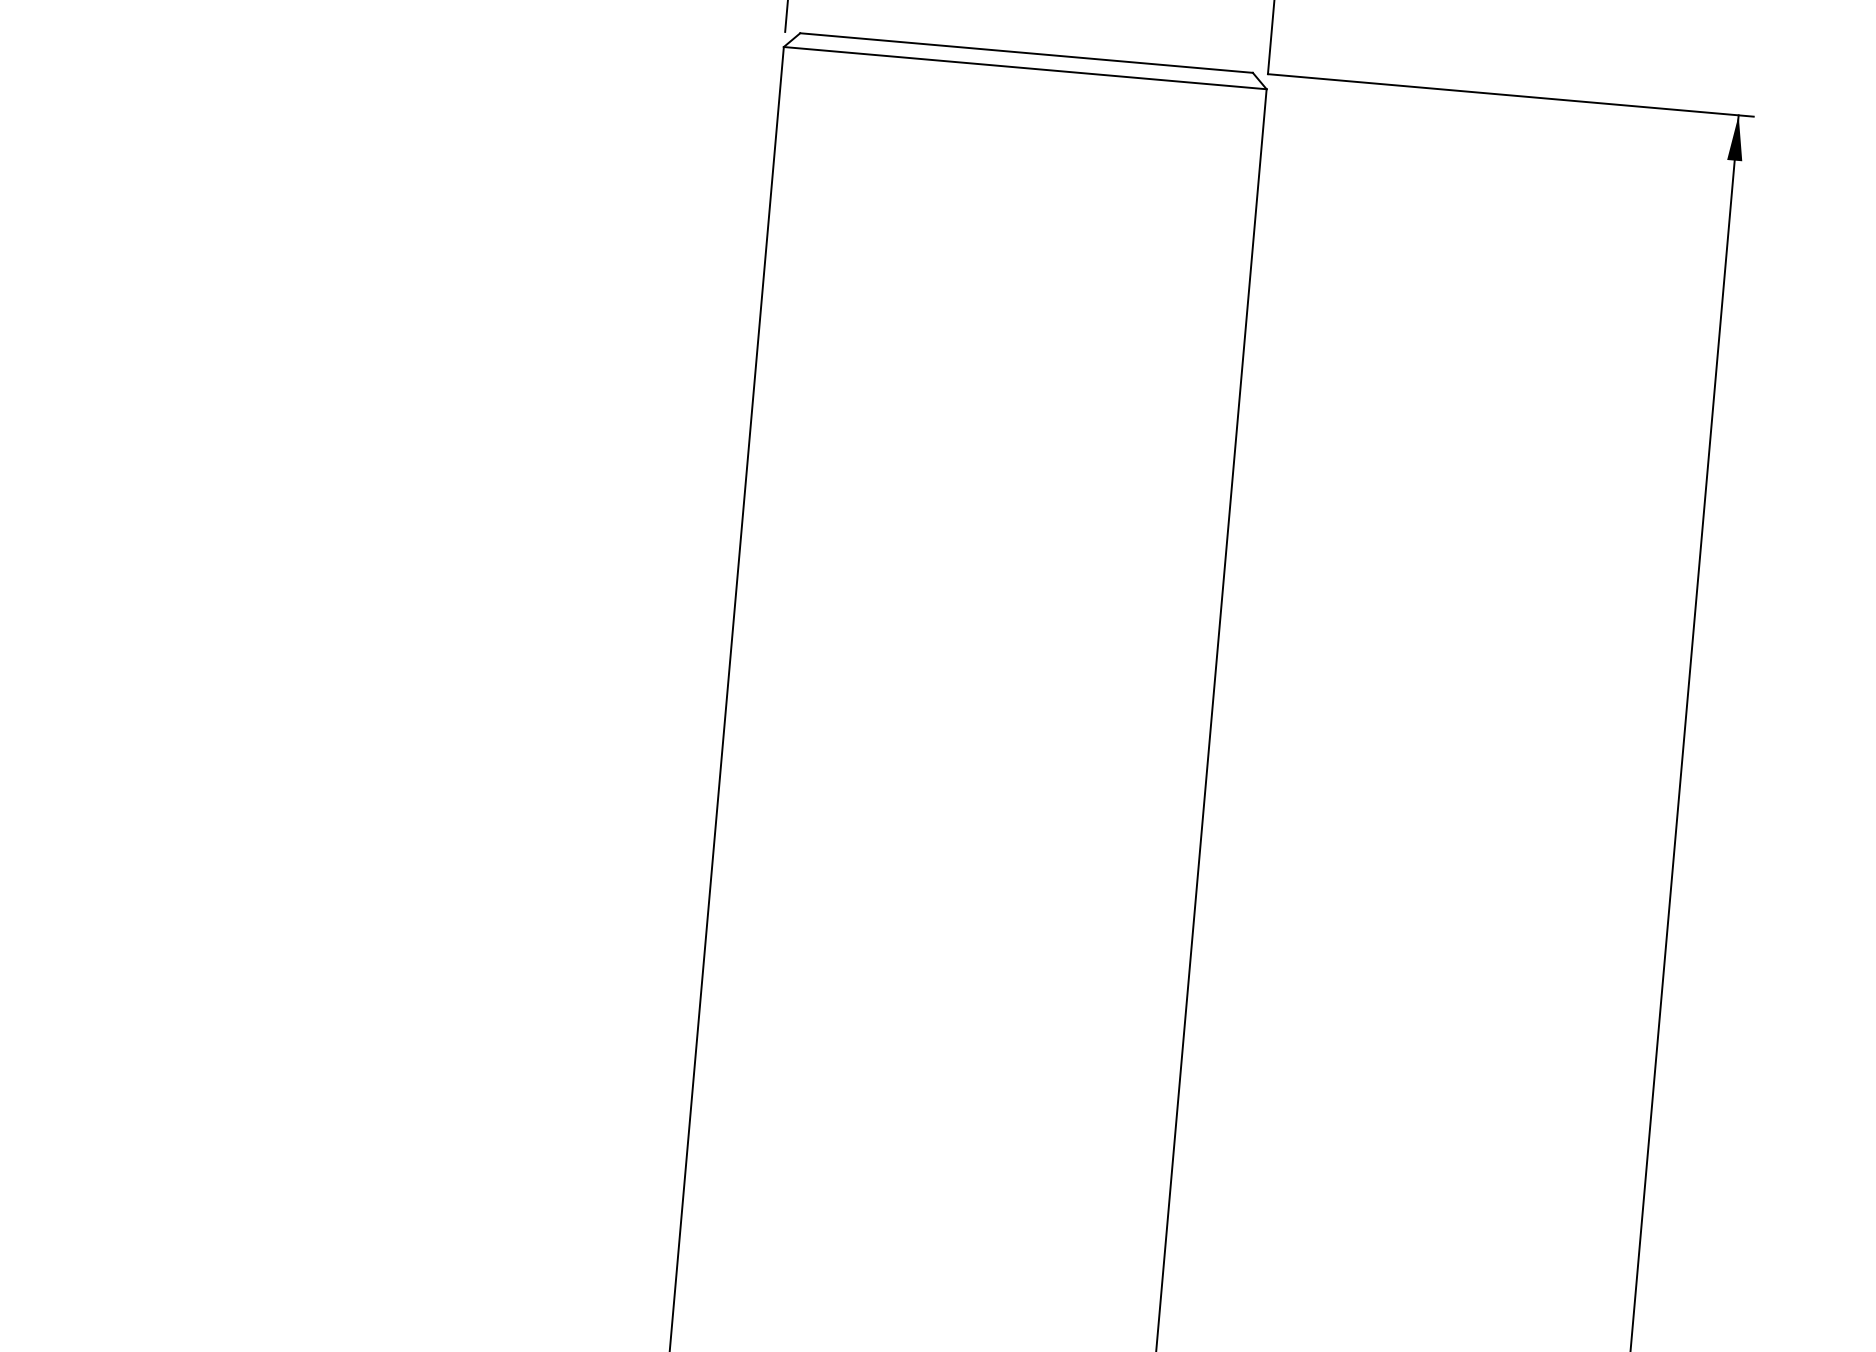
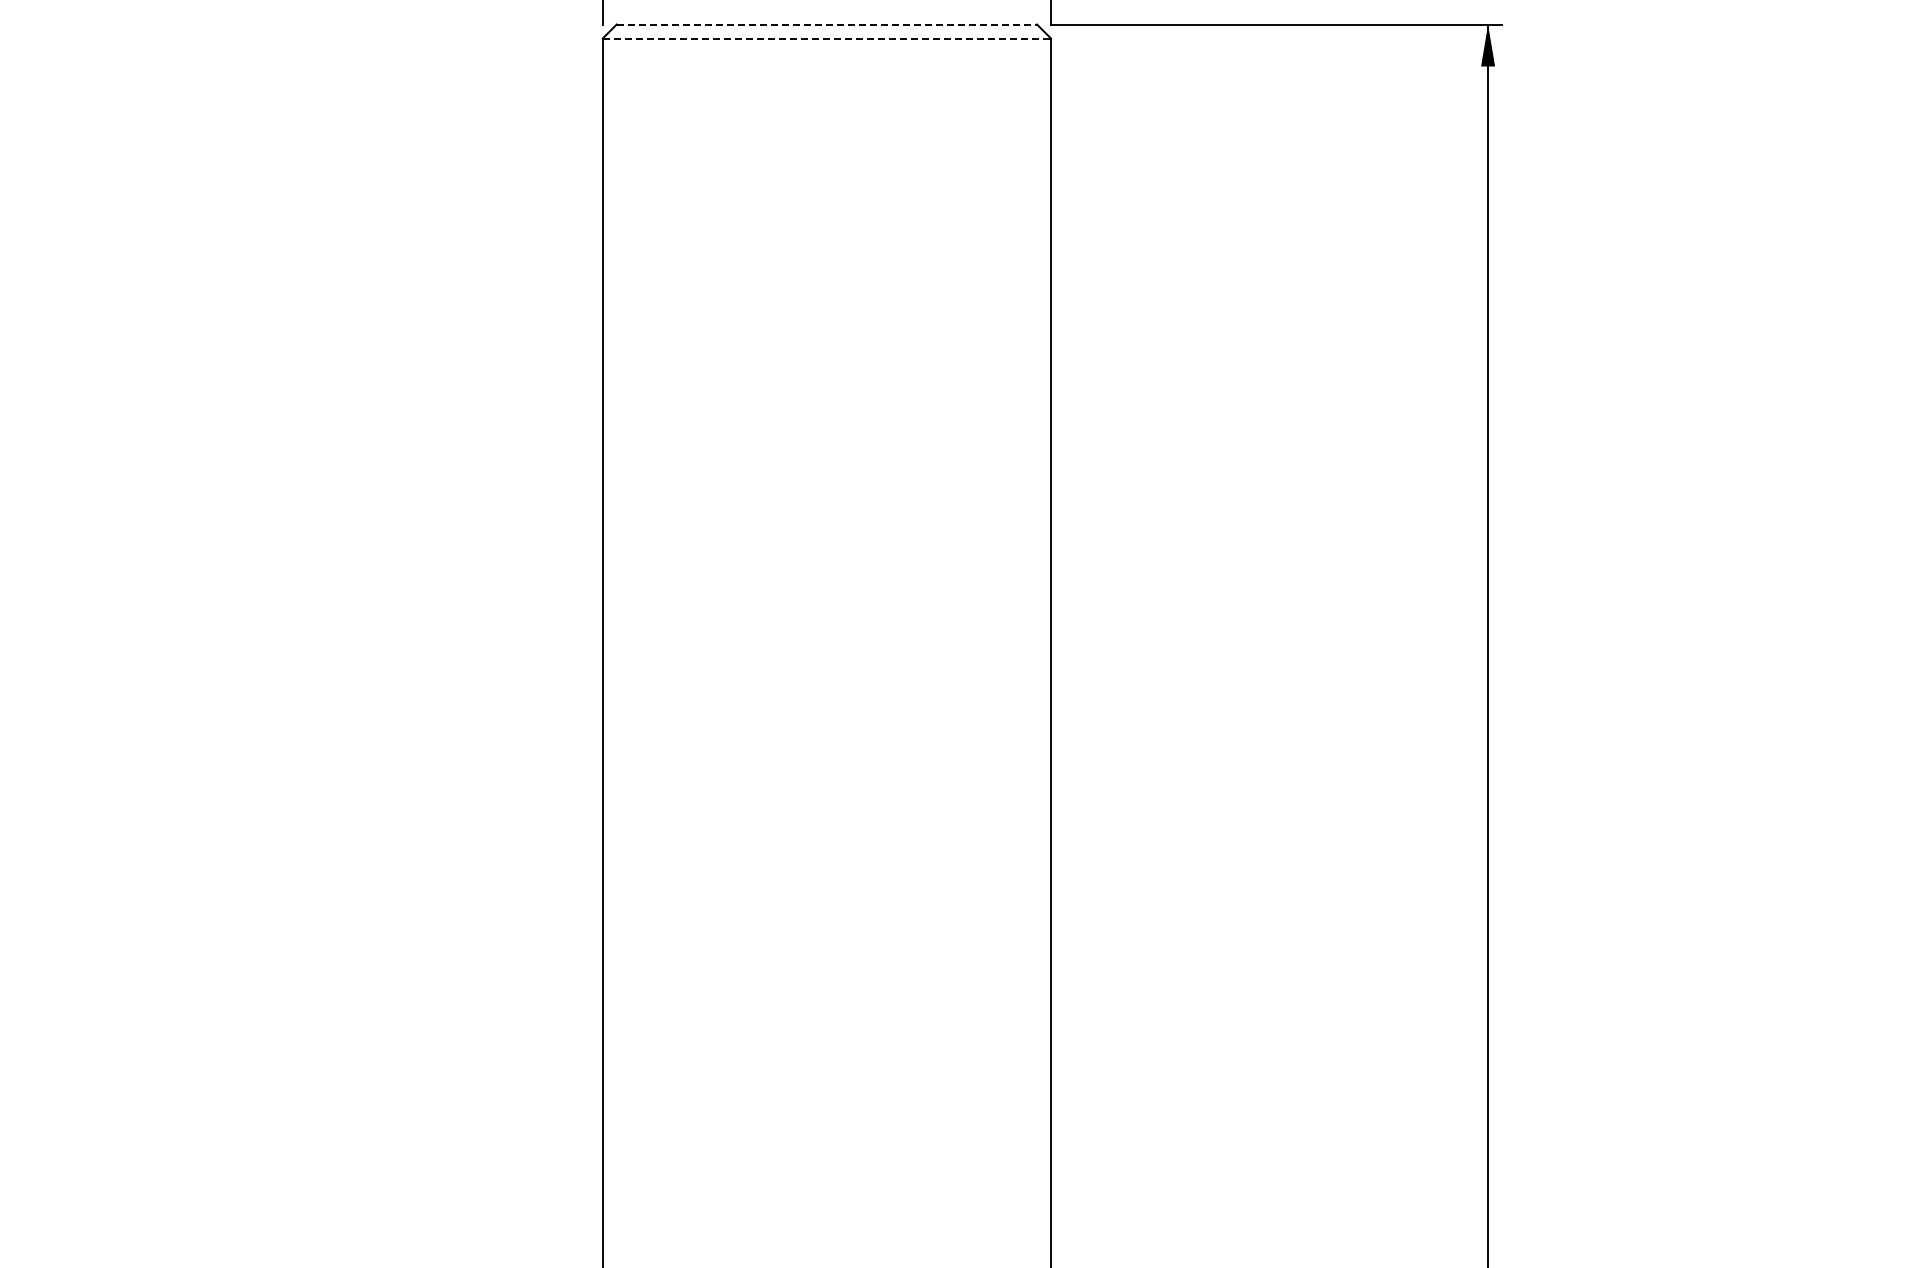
line: (1027, 53) -> (827, 24), solid -> dashed
line: (1025, 68) -> (827, 38), solid -> dashed

